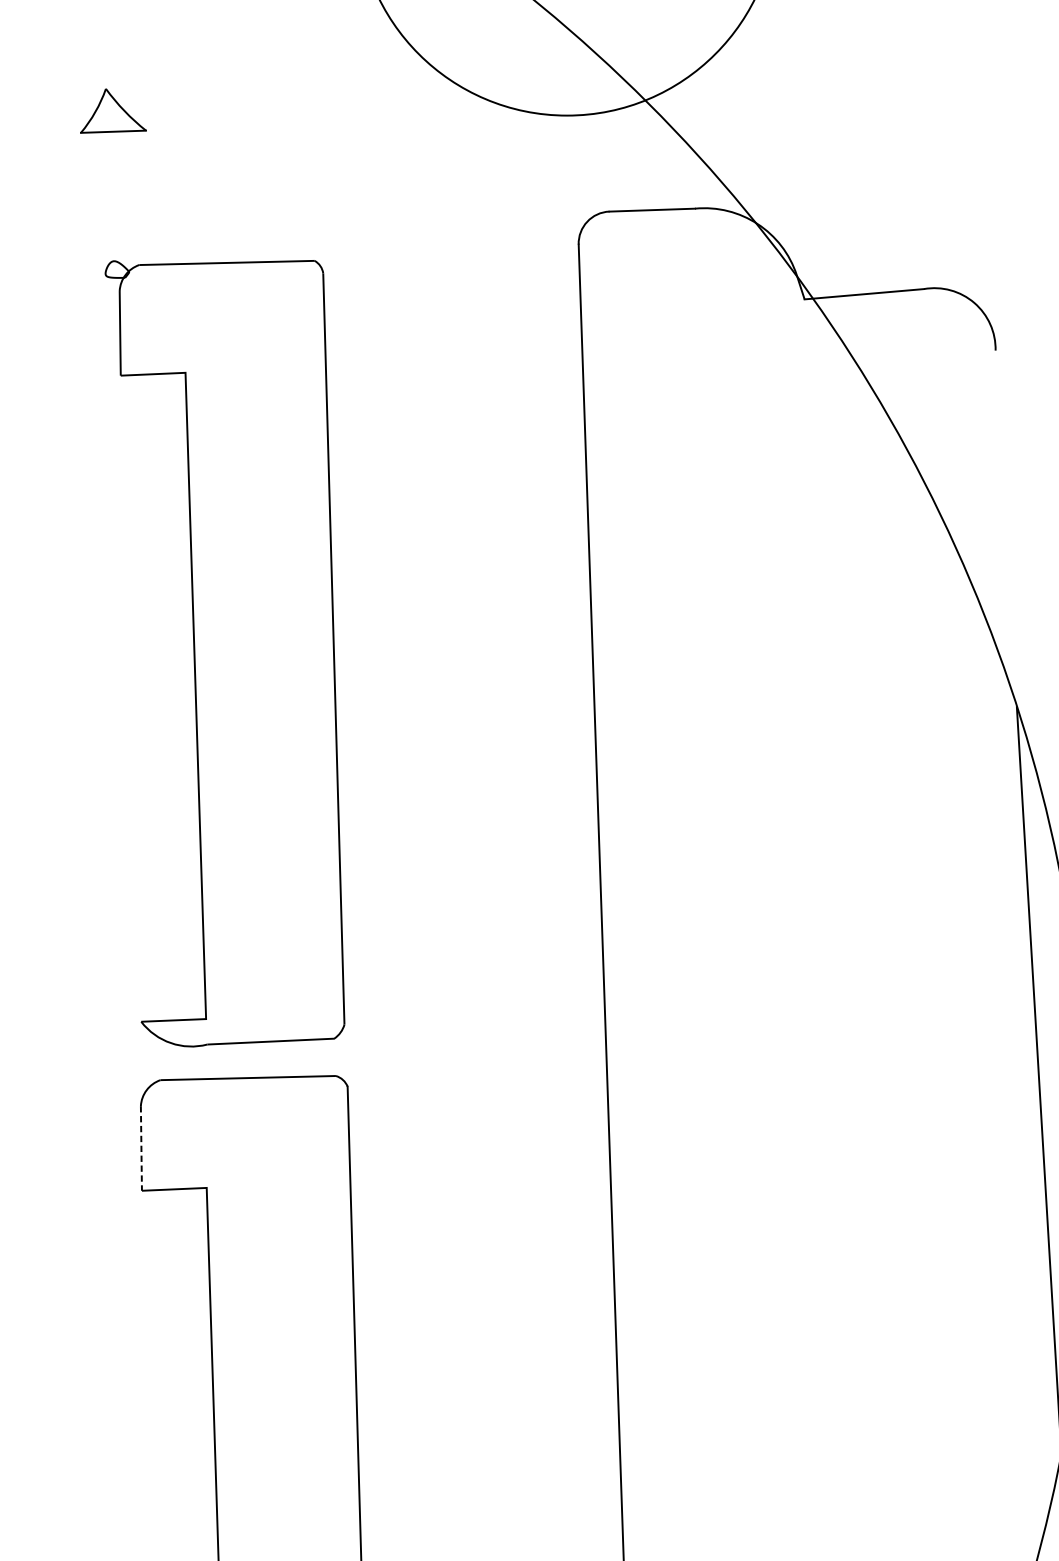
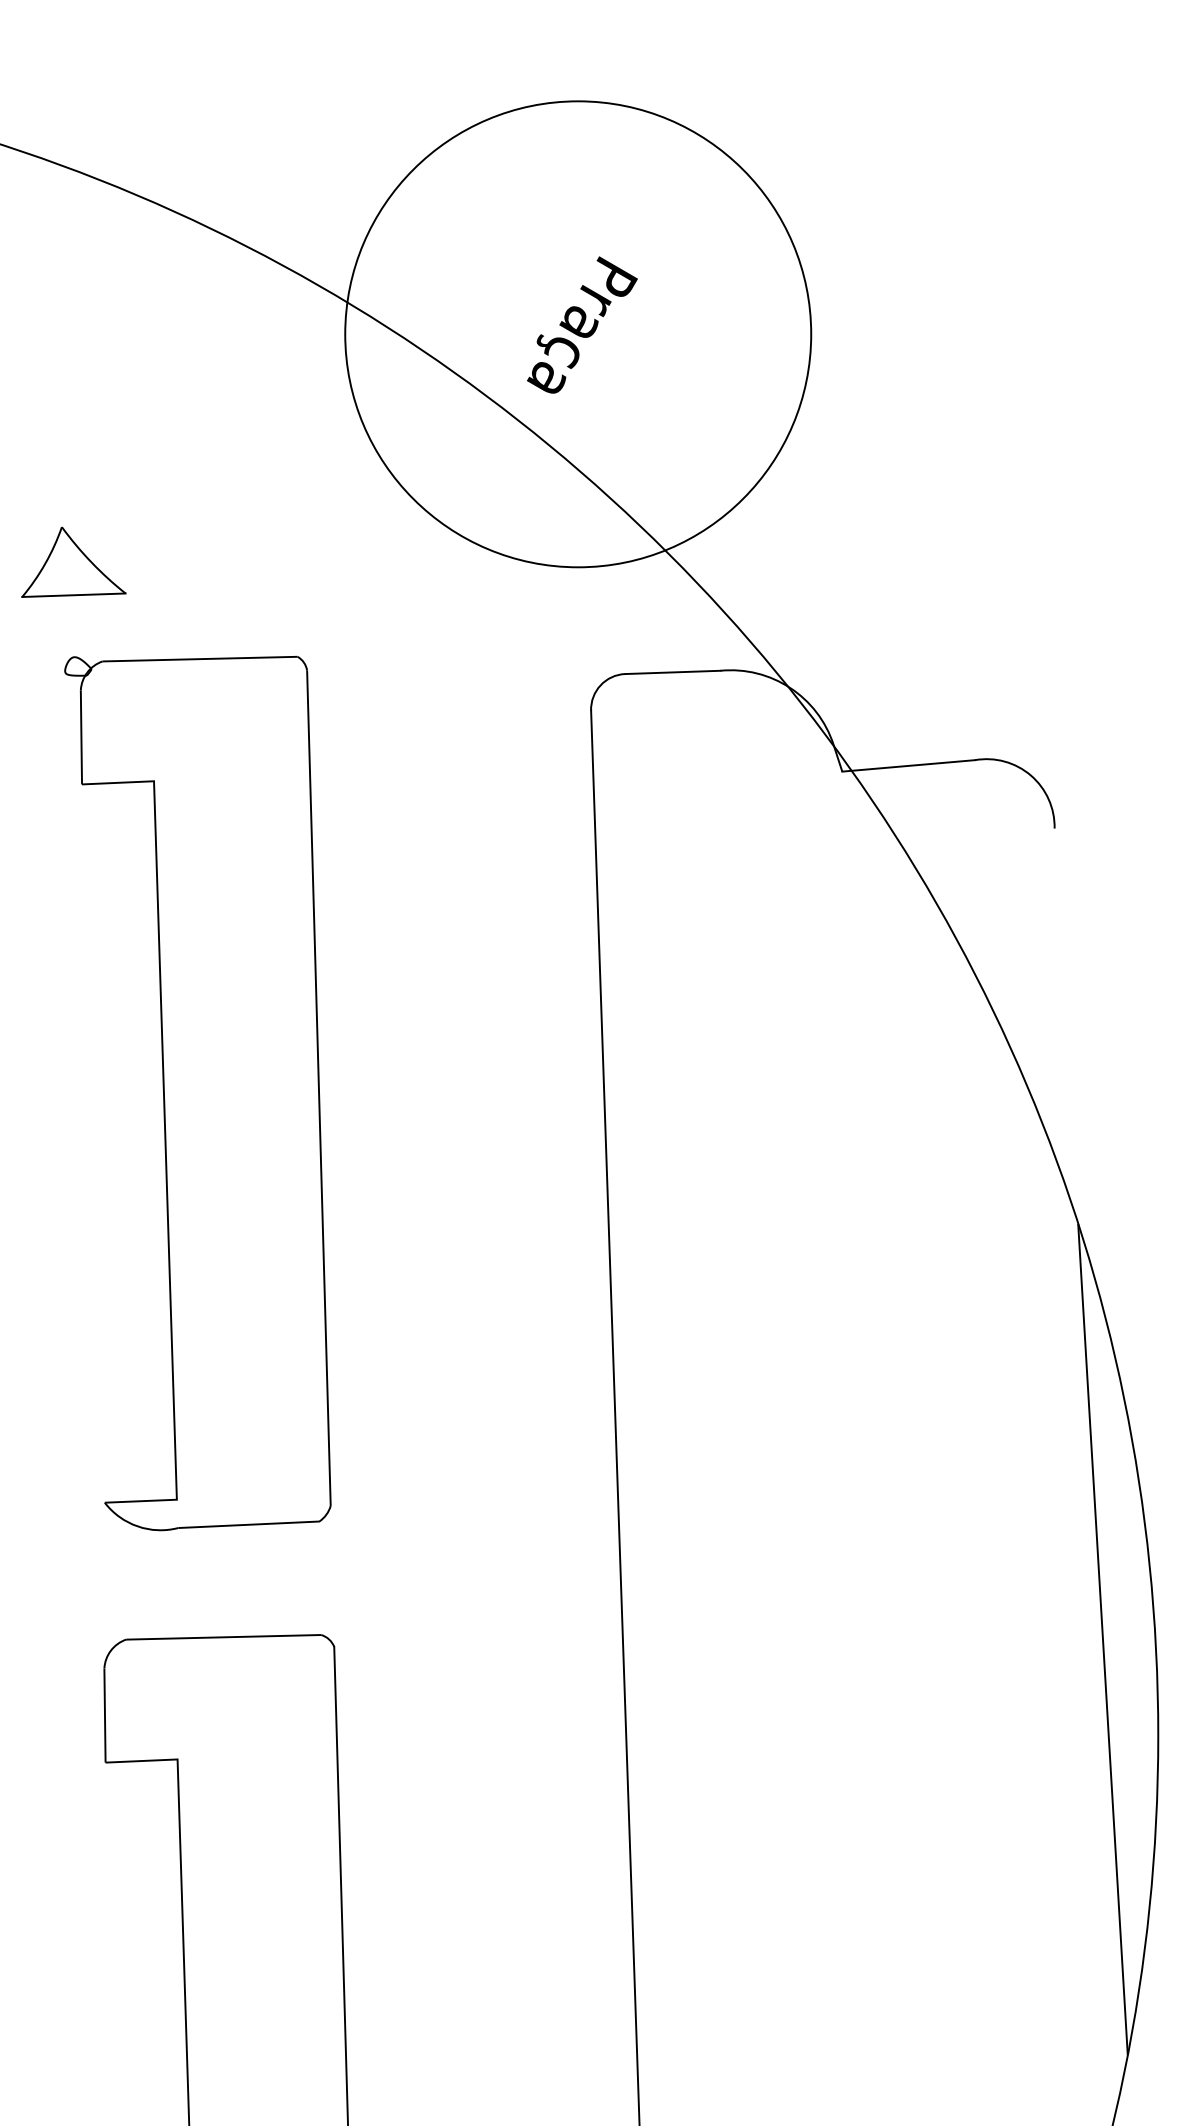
part: (113, 110) -> (73, 561), size x1.43
part: (224, 653) -> (197, 1093), moved
line: (141, 1149) -> (105, 1716), dashed -> solid

